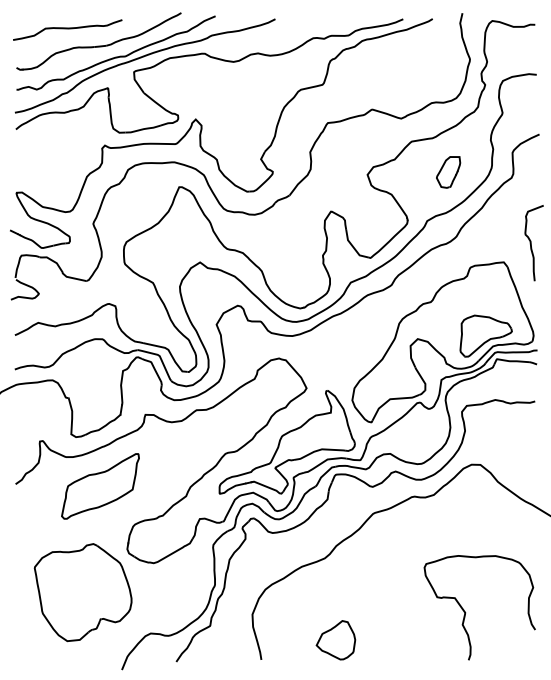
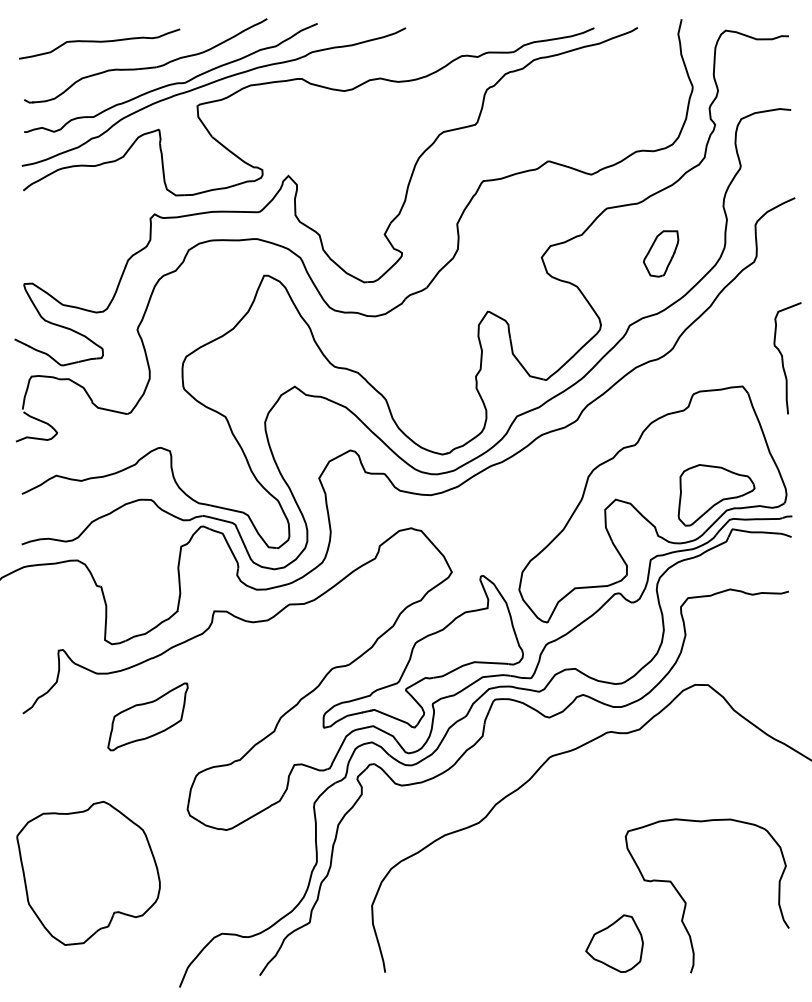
part: (100, 486) -> (147, 716), size x0.7
part: (82, 592) -> (87, 873), moved
part: (335, 640) -> (613, 944), moved

